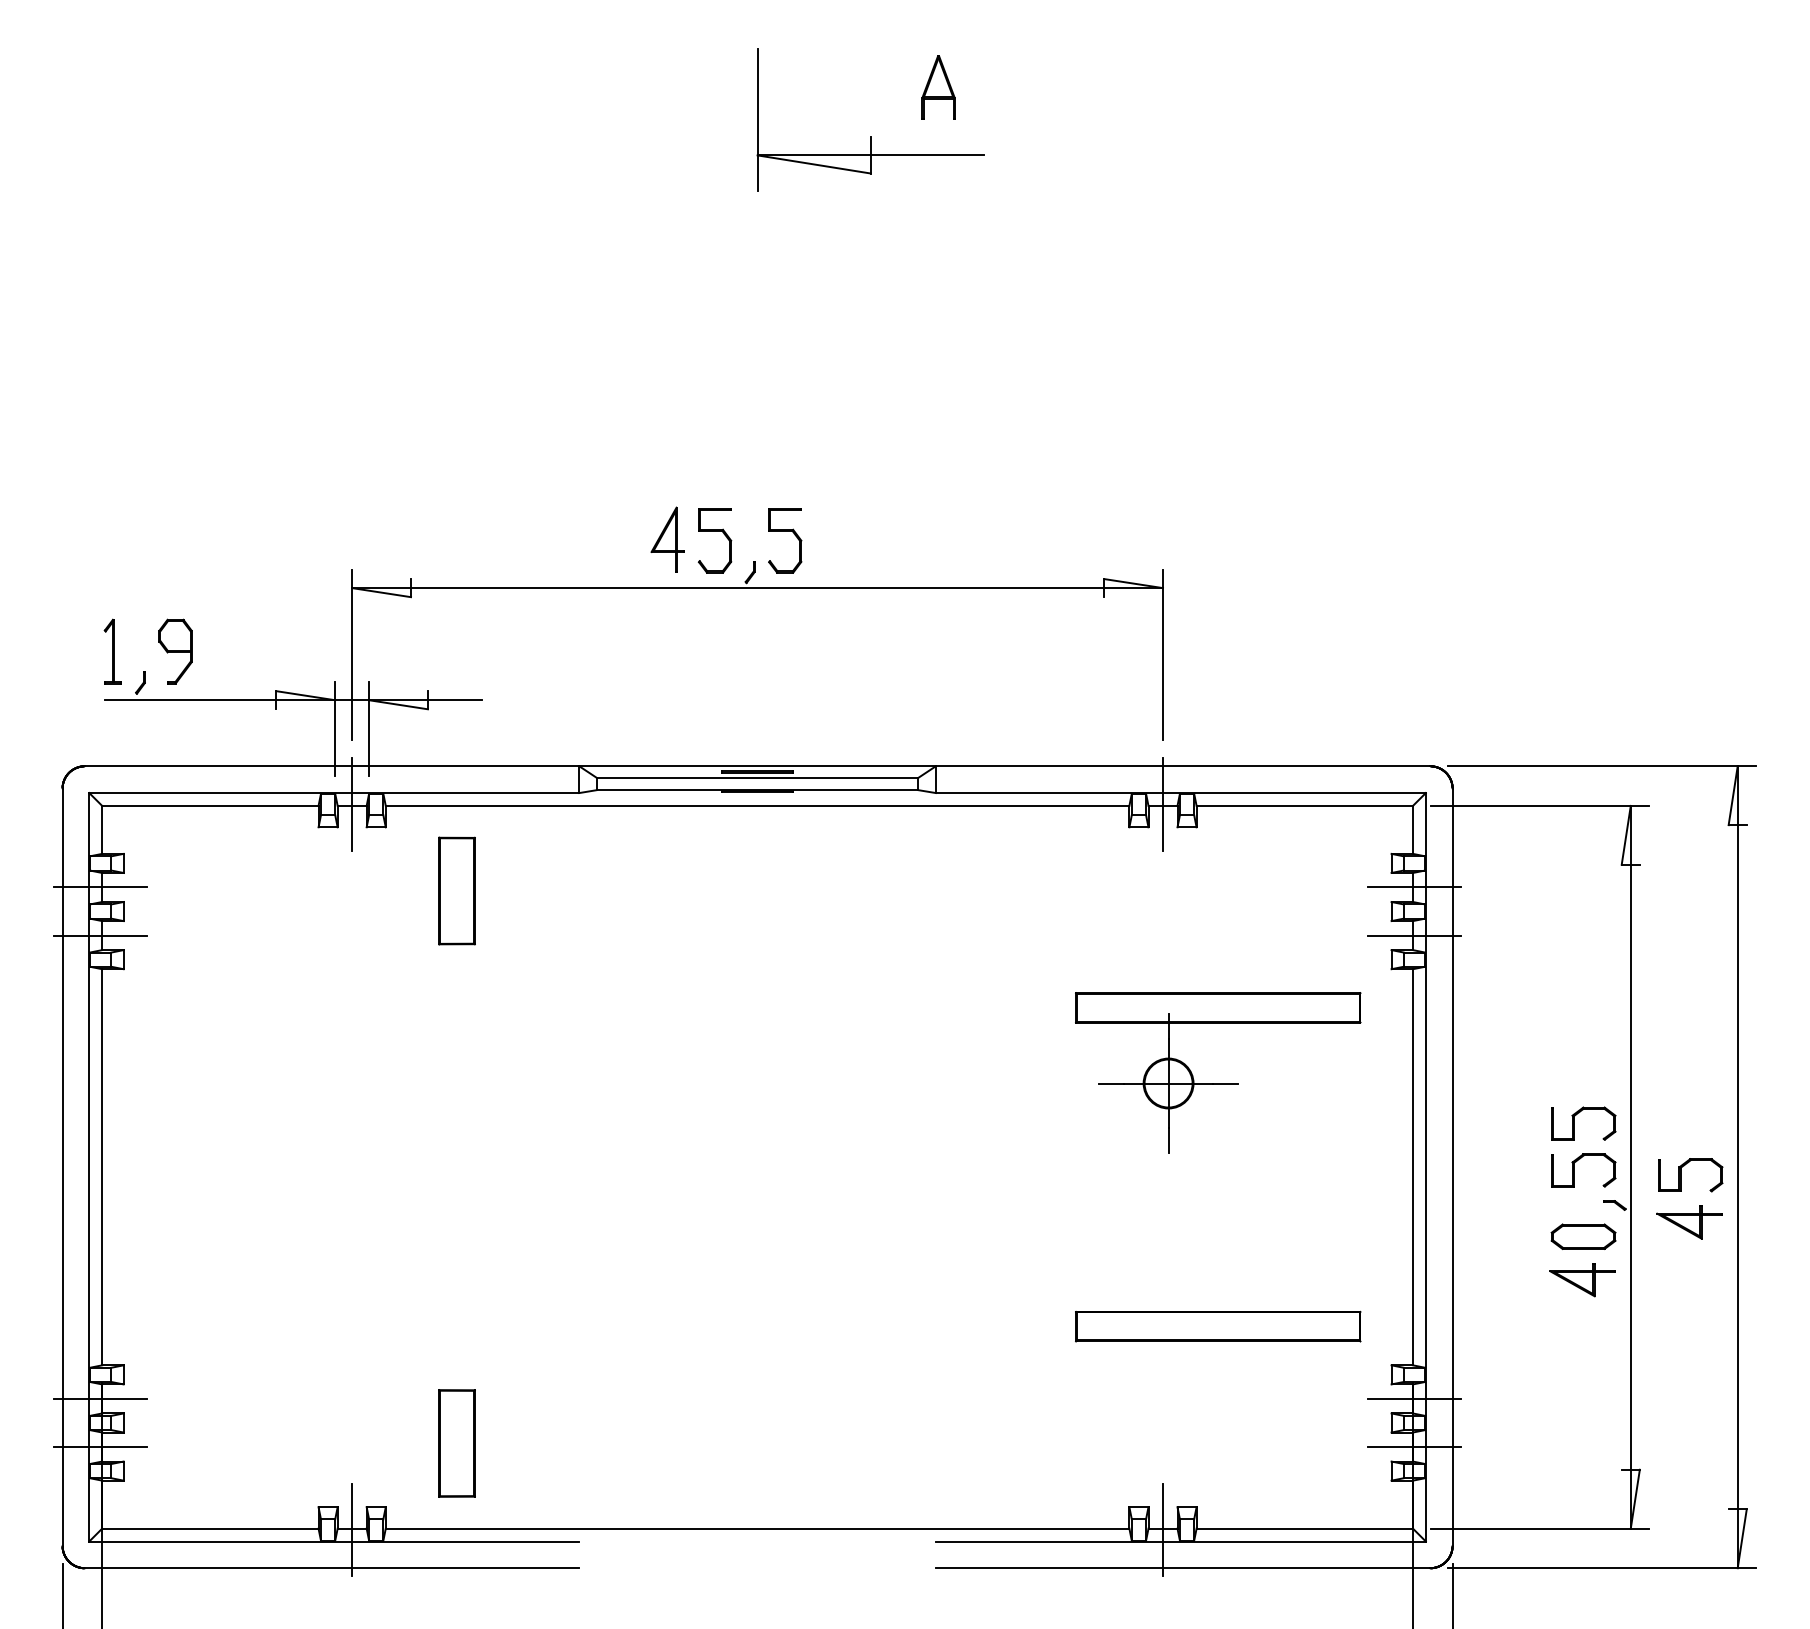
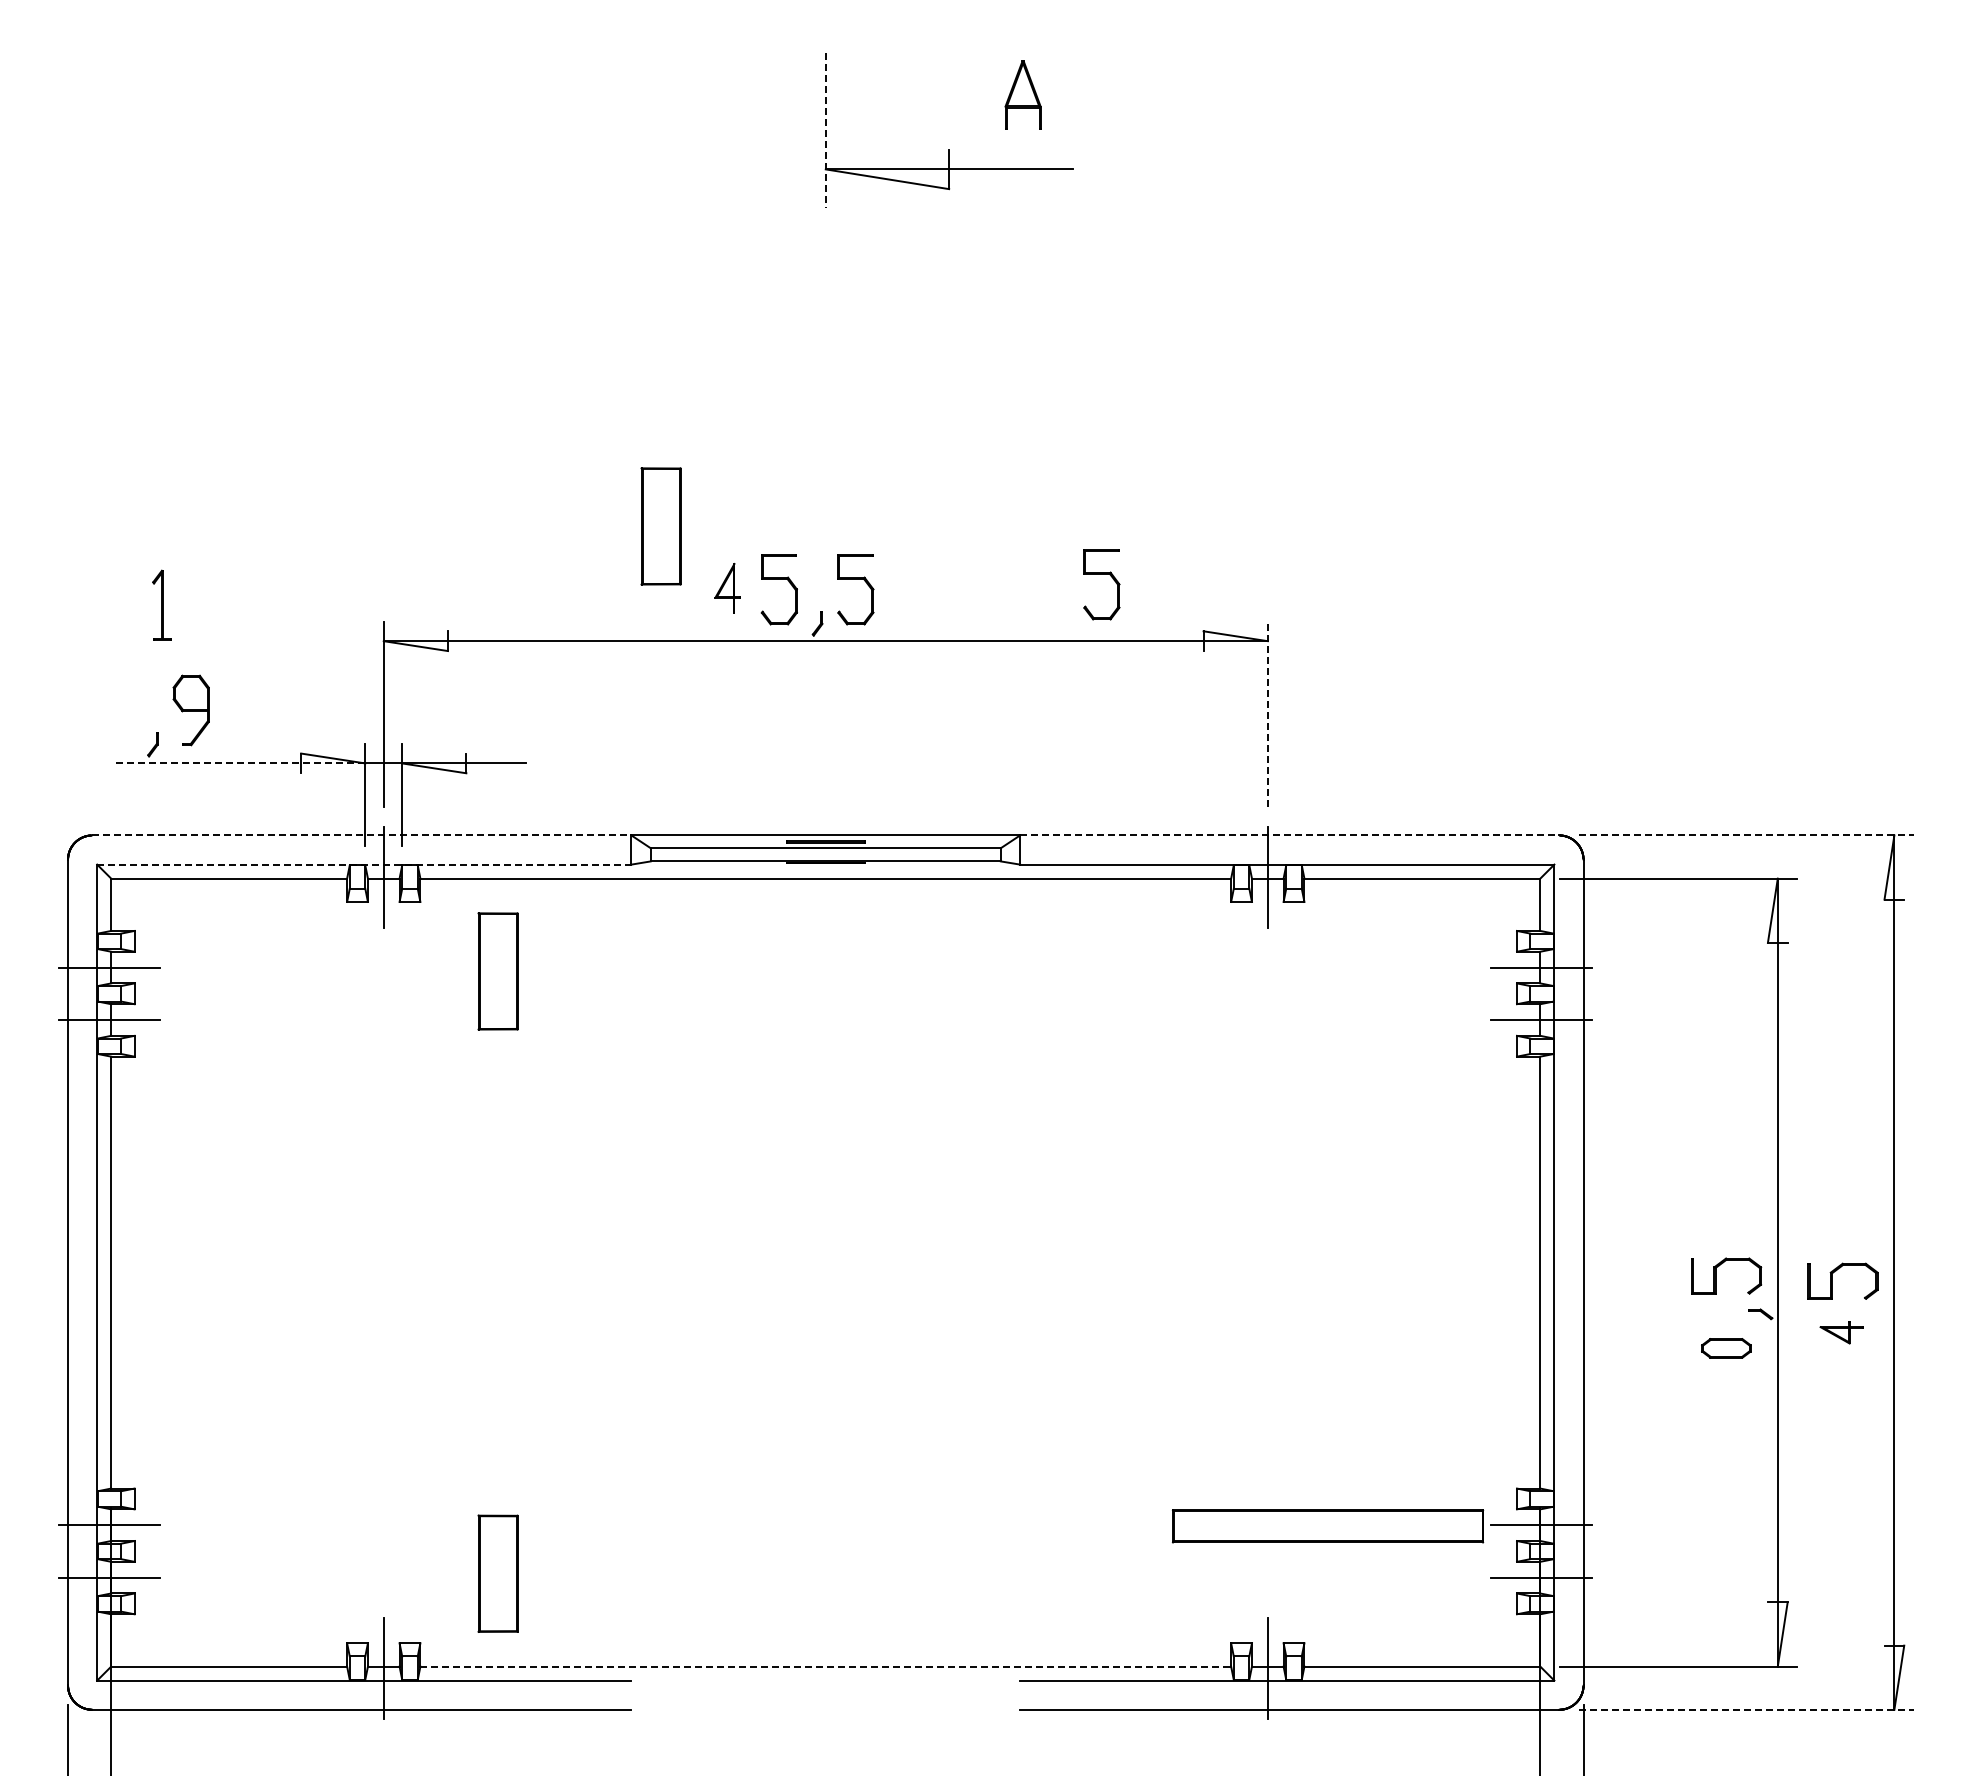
line: (757, 120) -> (825, 131), solid -> dashed
part: (605, 482) -> (660, 526), added
part: (1010, 526) -> (1101, 574), added
part: (667, 539) -> (727, 588), size x0.7
part: (112, 650) -> (161, 604), moved
line: (1162, 655) -> (1267, 714), solid -> dashed
line: (219, 700) -> (239, 763), solid -> dashed
line: (331, 766) -> (361, 835), solid -> dashed
line: (1182, 766) -> (1289, 835), solid -> dashed
line: (1602, 766) -> (1746, 835), solid -> dashed
line: (334, 792) -> (364, 864), solid -> dashed
part: (1218, 1082) -> (1328, 1180), removed
part: (1574, 1123) -> (1716, 1224), removed
part: (1689, 1222) -> (1841, 1332), size x0.6
part: (1583, 1236) -> (1726, 1348), size x0.7
part: (1581, 1279) -> (1724, 1395), removed
part: (1218, 1326) -> (1328, 1526), moved
line: (758, 1528) -> (826, 1666), solid -> dashed
line: (1602, 1567) -> (1746, 1709), solid -> dashed

